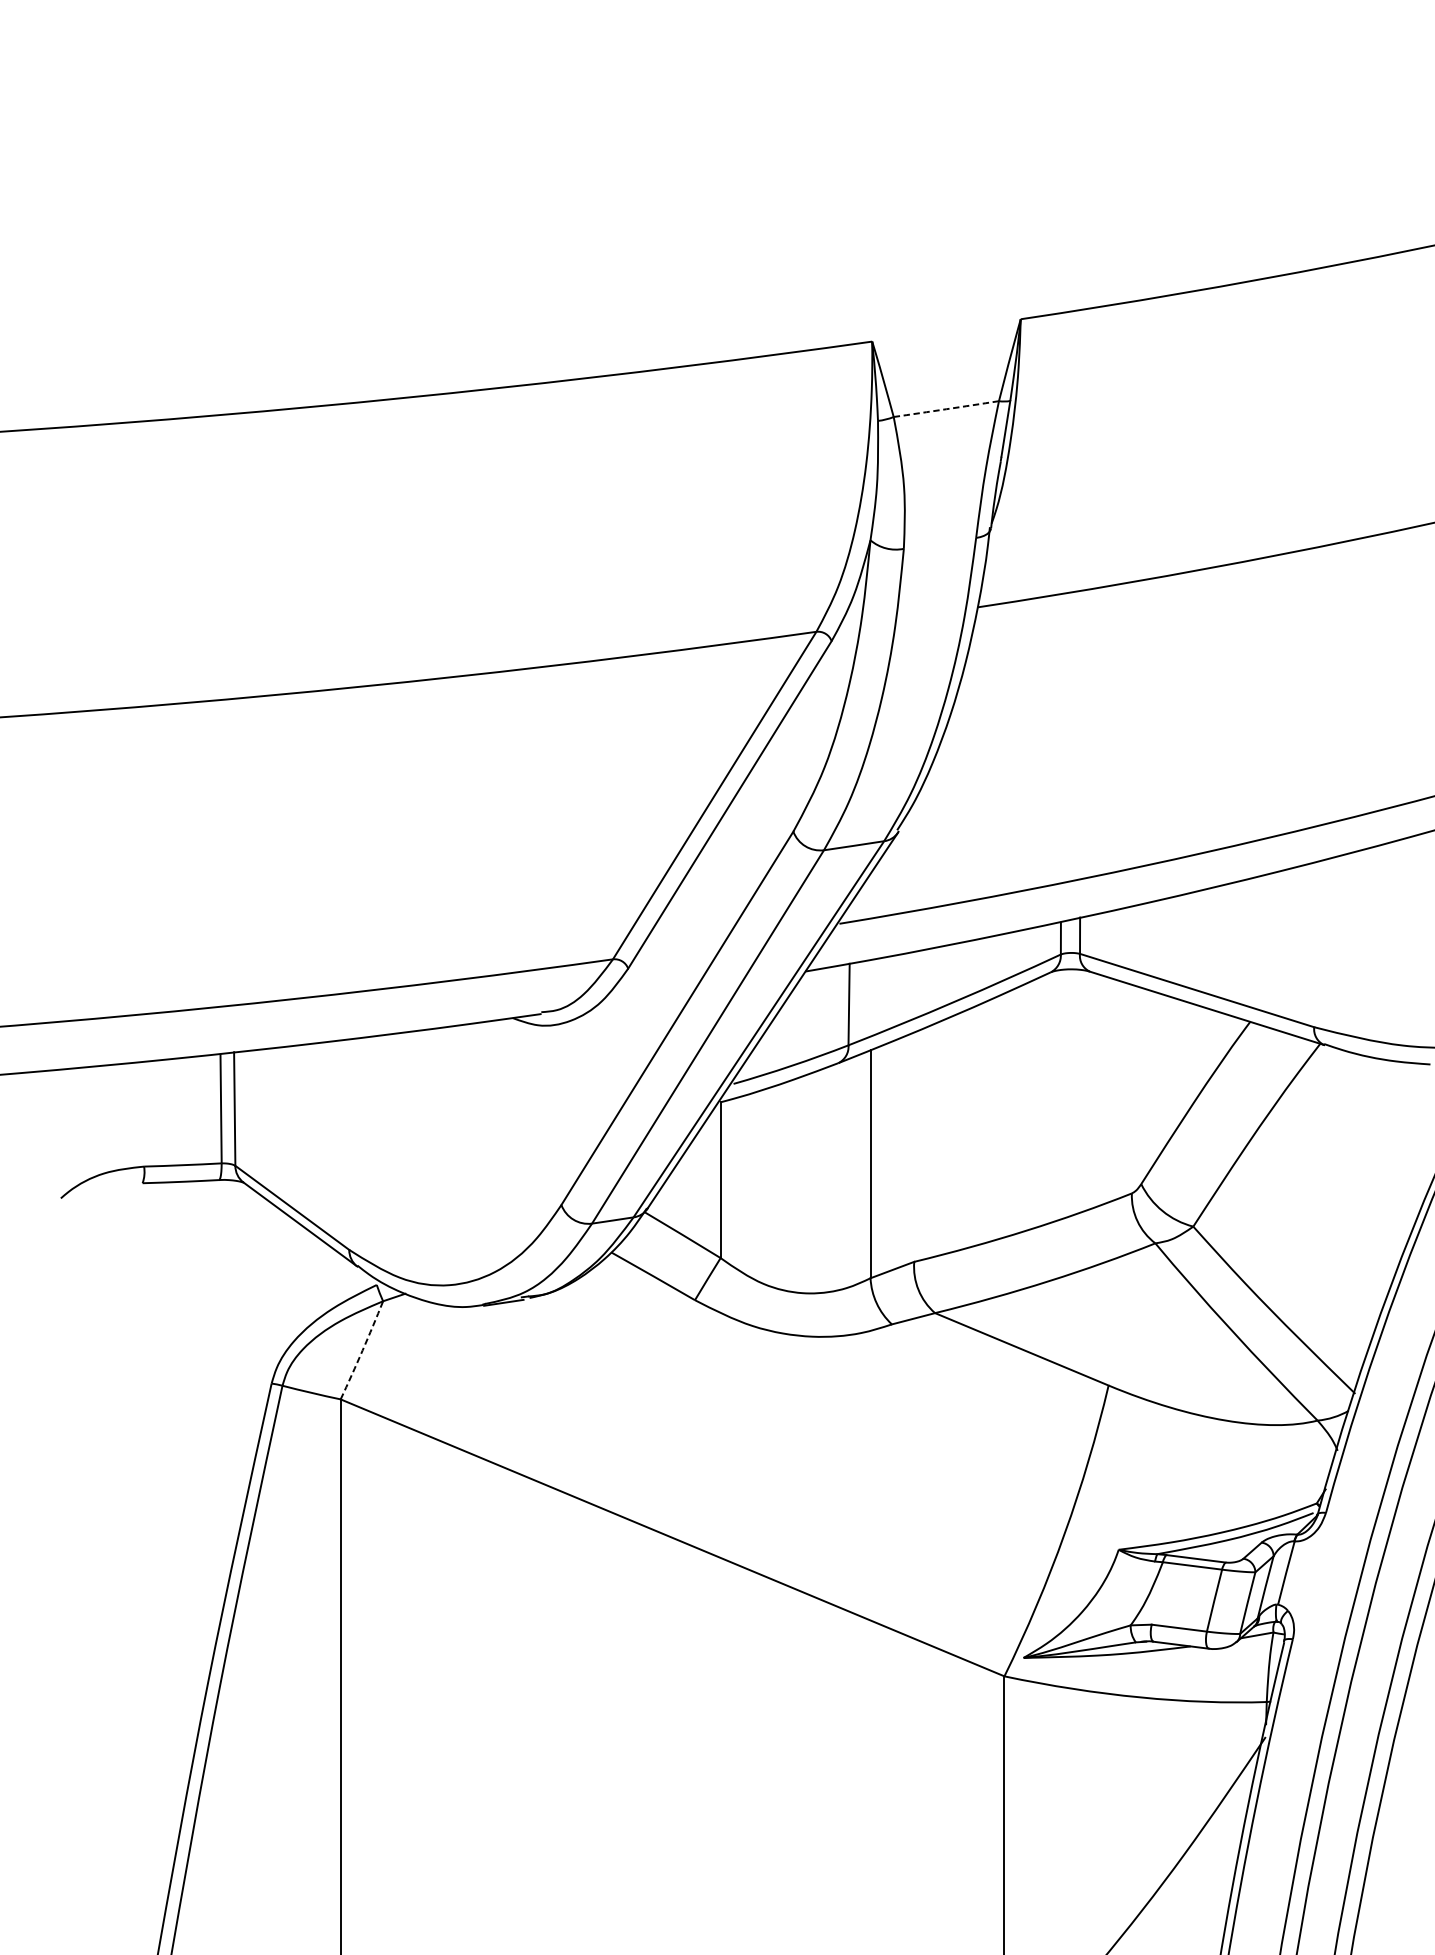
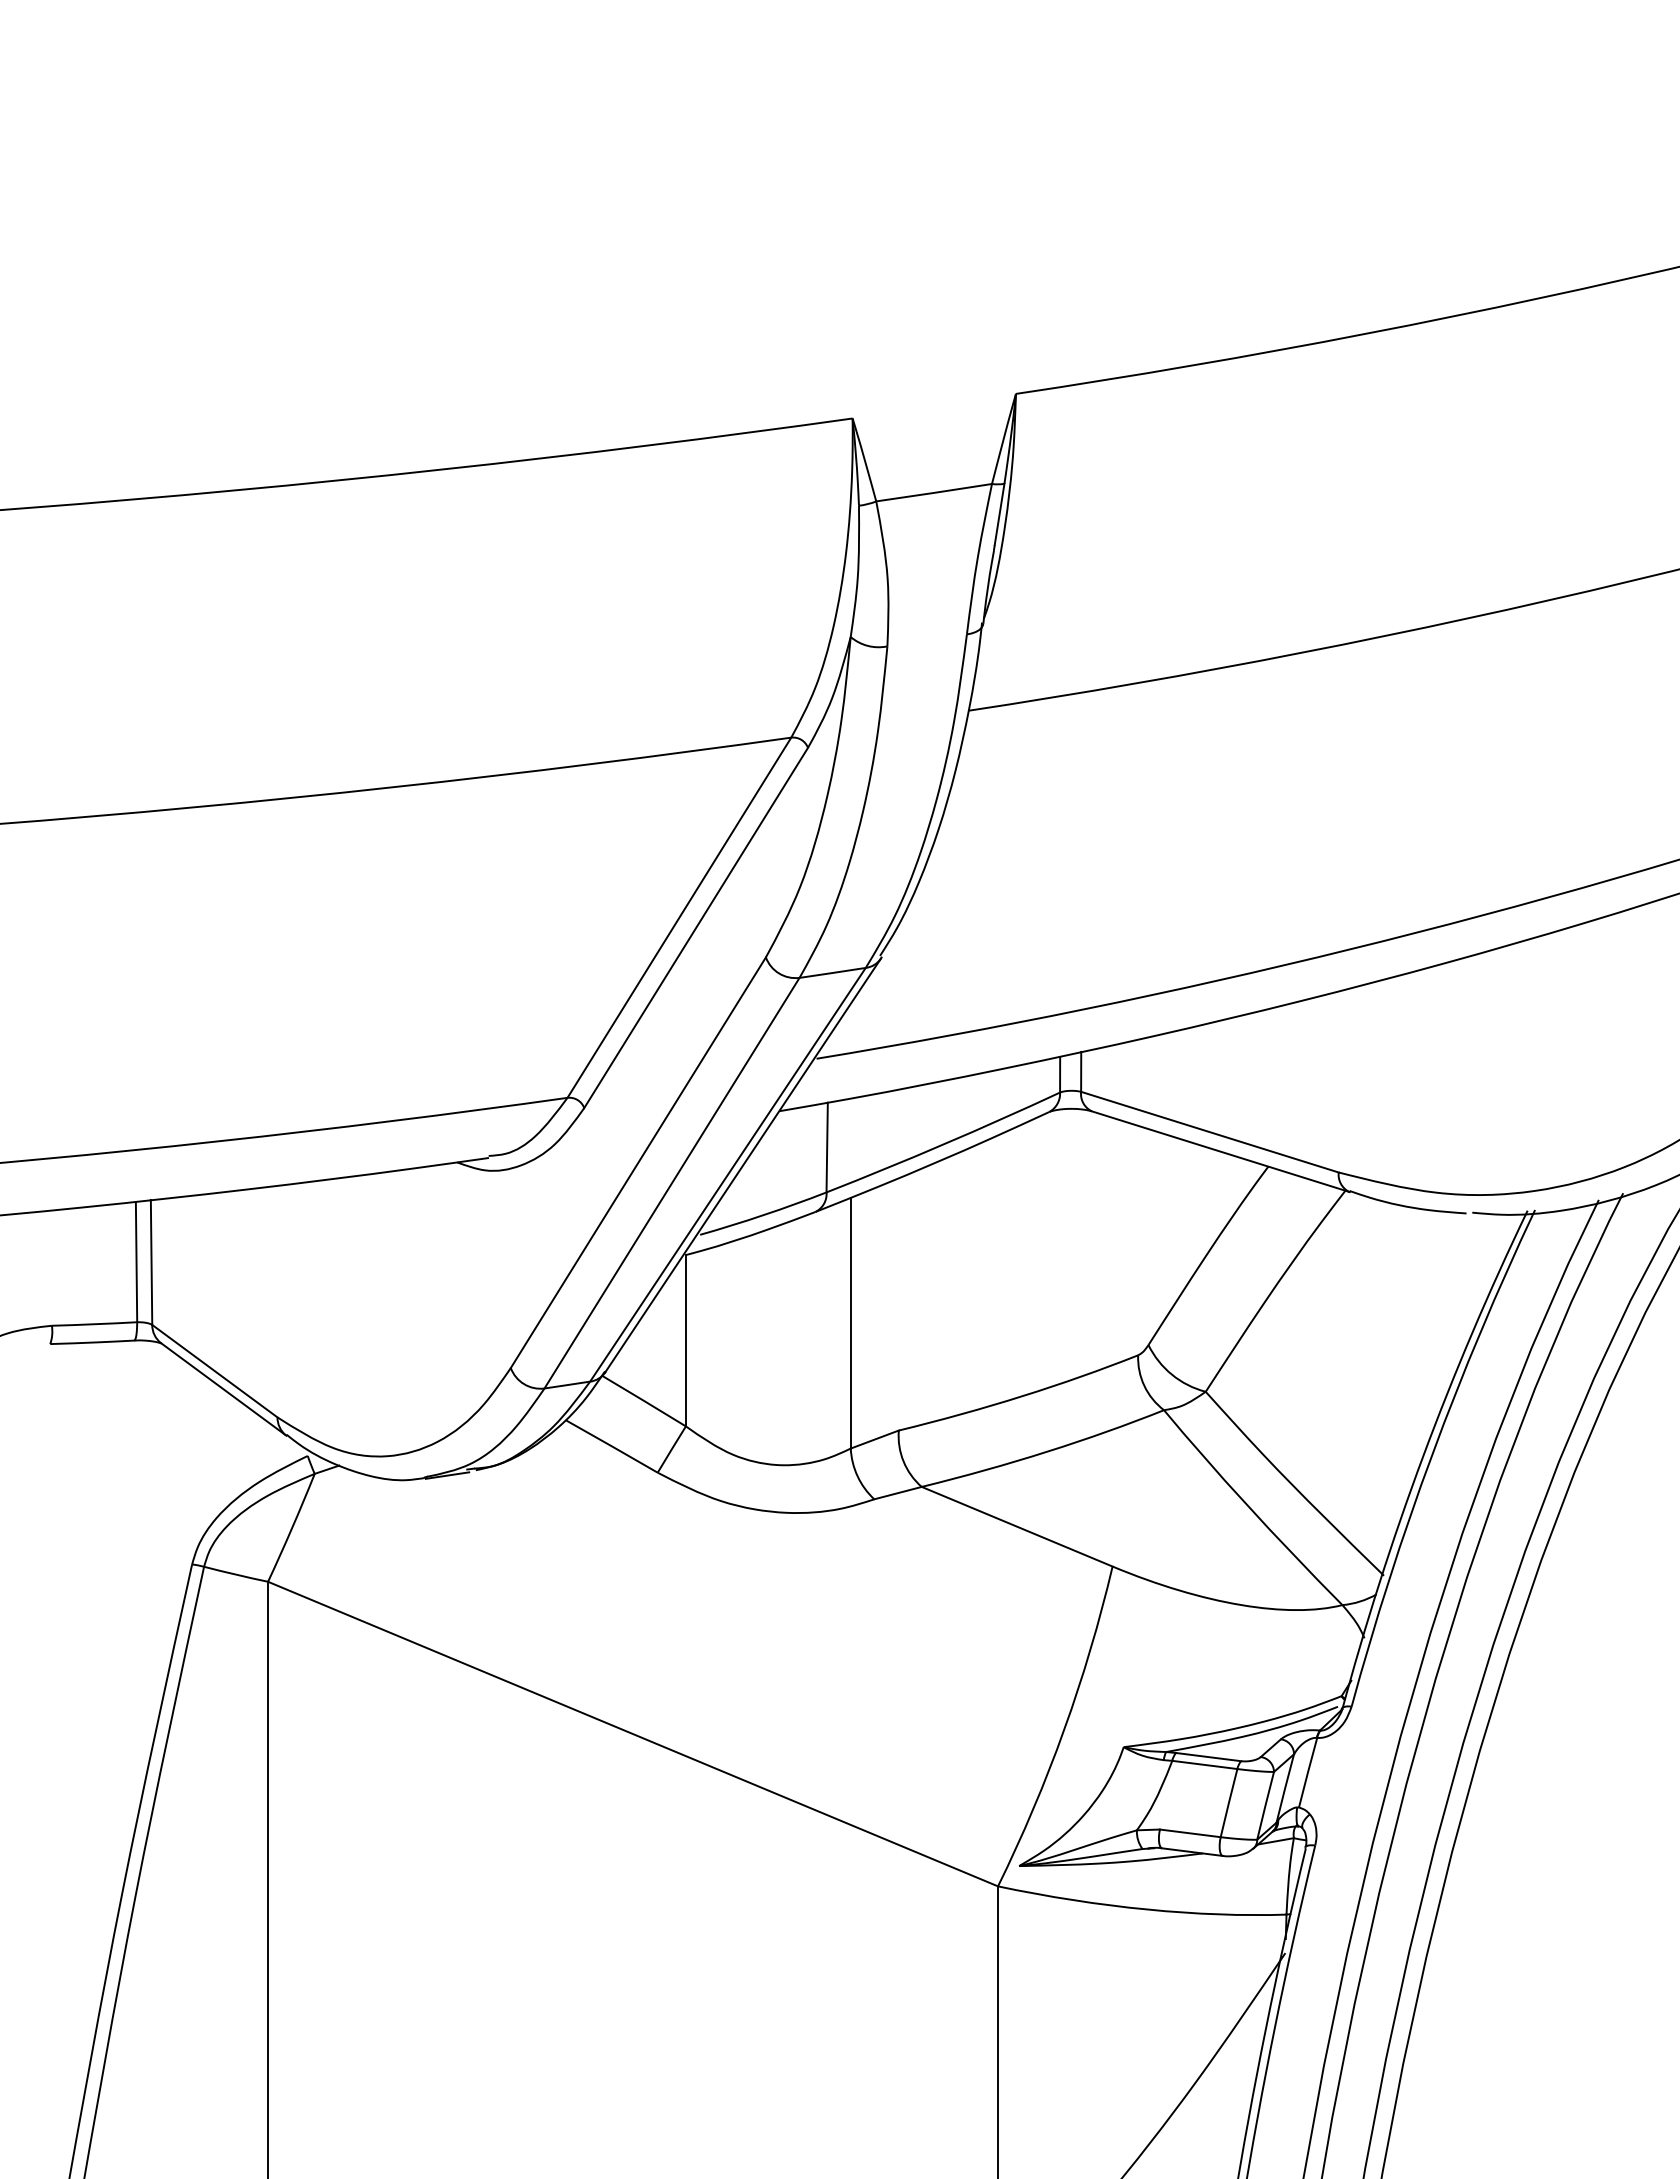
arc: (946, 408) -> (934, 492), dashed -> solid
arc: (362, 1350) -> (292, 1528), dashed -> solid

